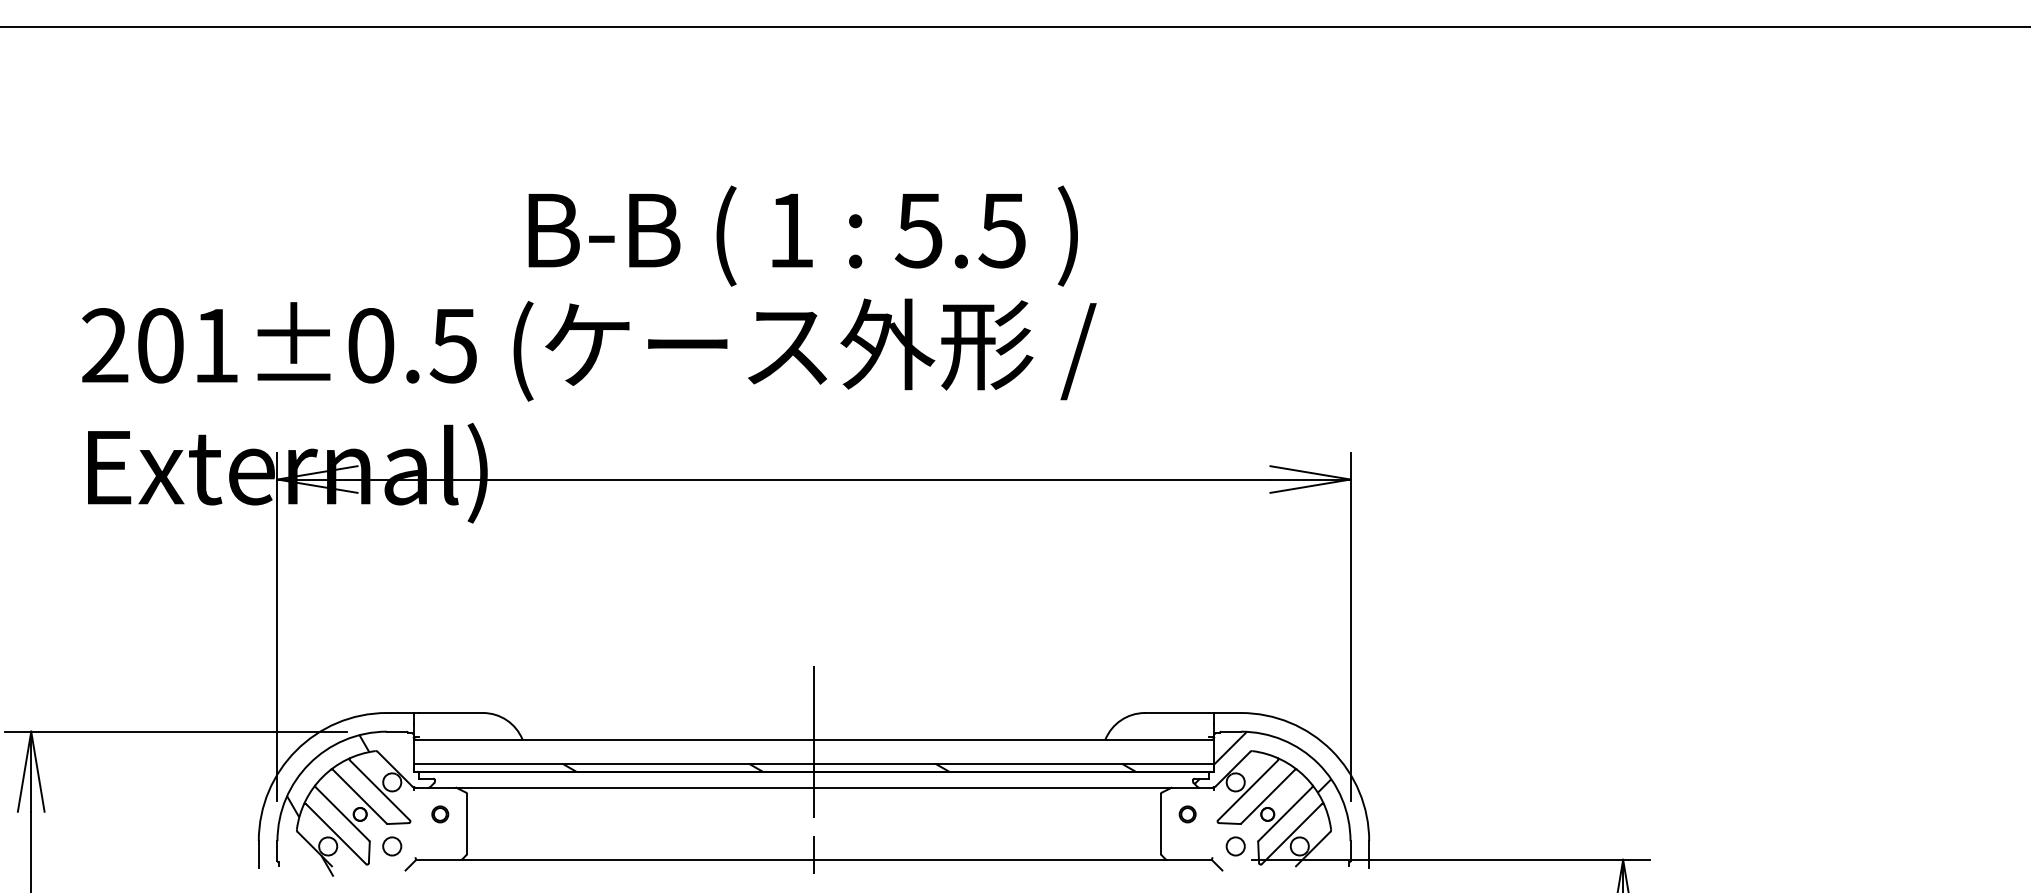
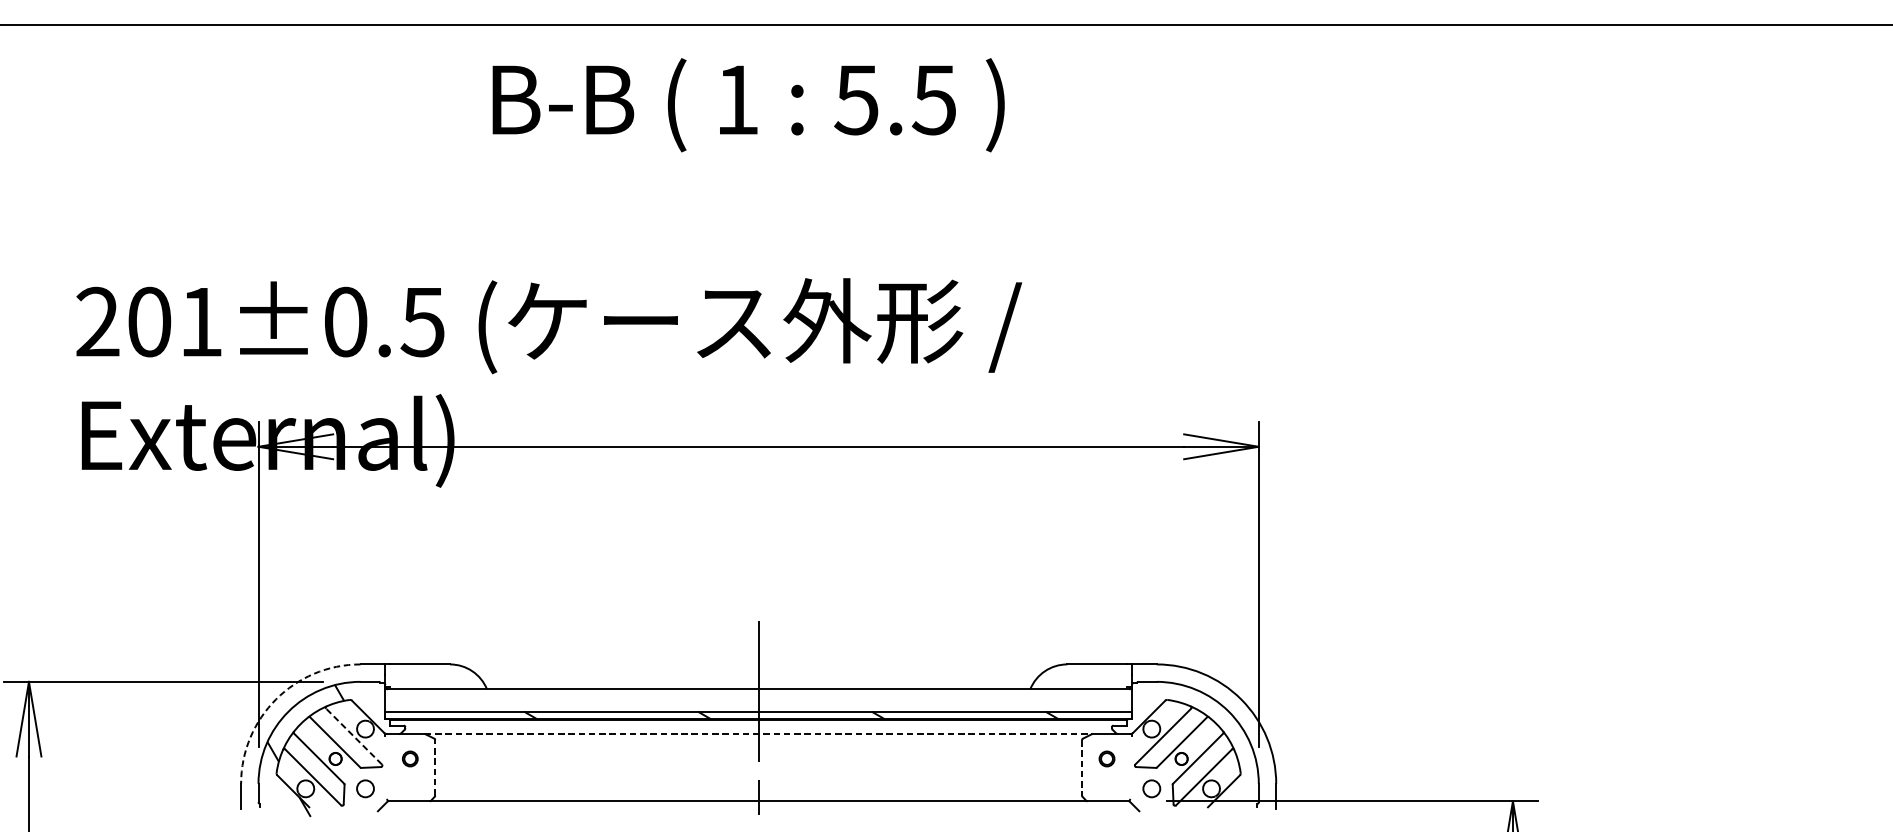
text: (802, 235) -> (747, 104), moved
arc: (296, 750) -> (276, 699), solid -> dashed
hatch: (1262, 761) -> (1176, 709), removed
line: (814, 787) -> (759, 733), solid -> dashed
line: (379, 790) -> (353, 736), solid -> dashed
line: (466, 823) -> (434, 767), solid -> dashed
line: (1161, 823) -> (1082, 767), solid -> dashed

